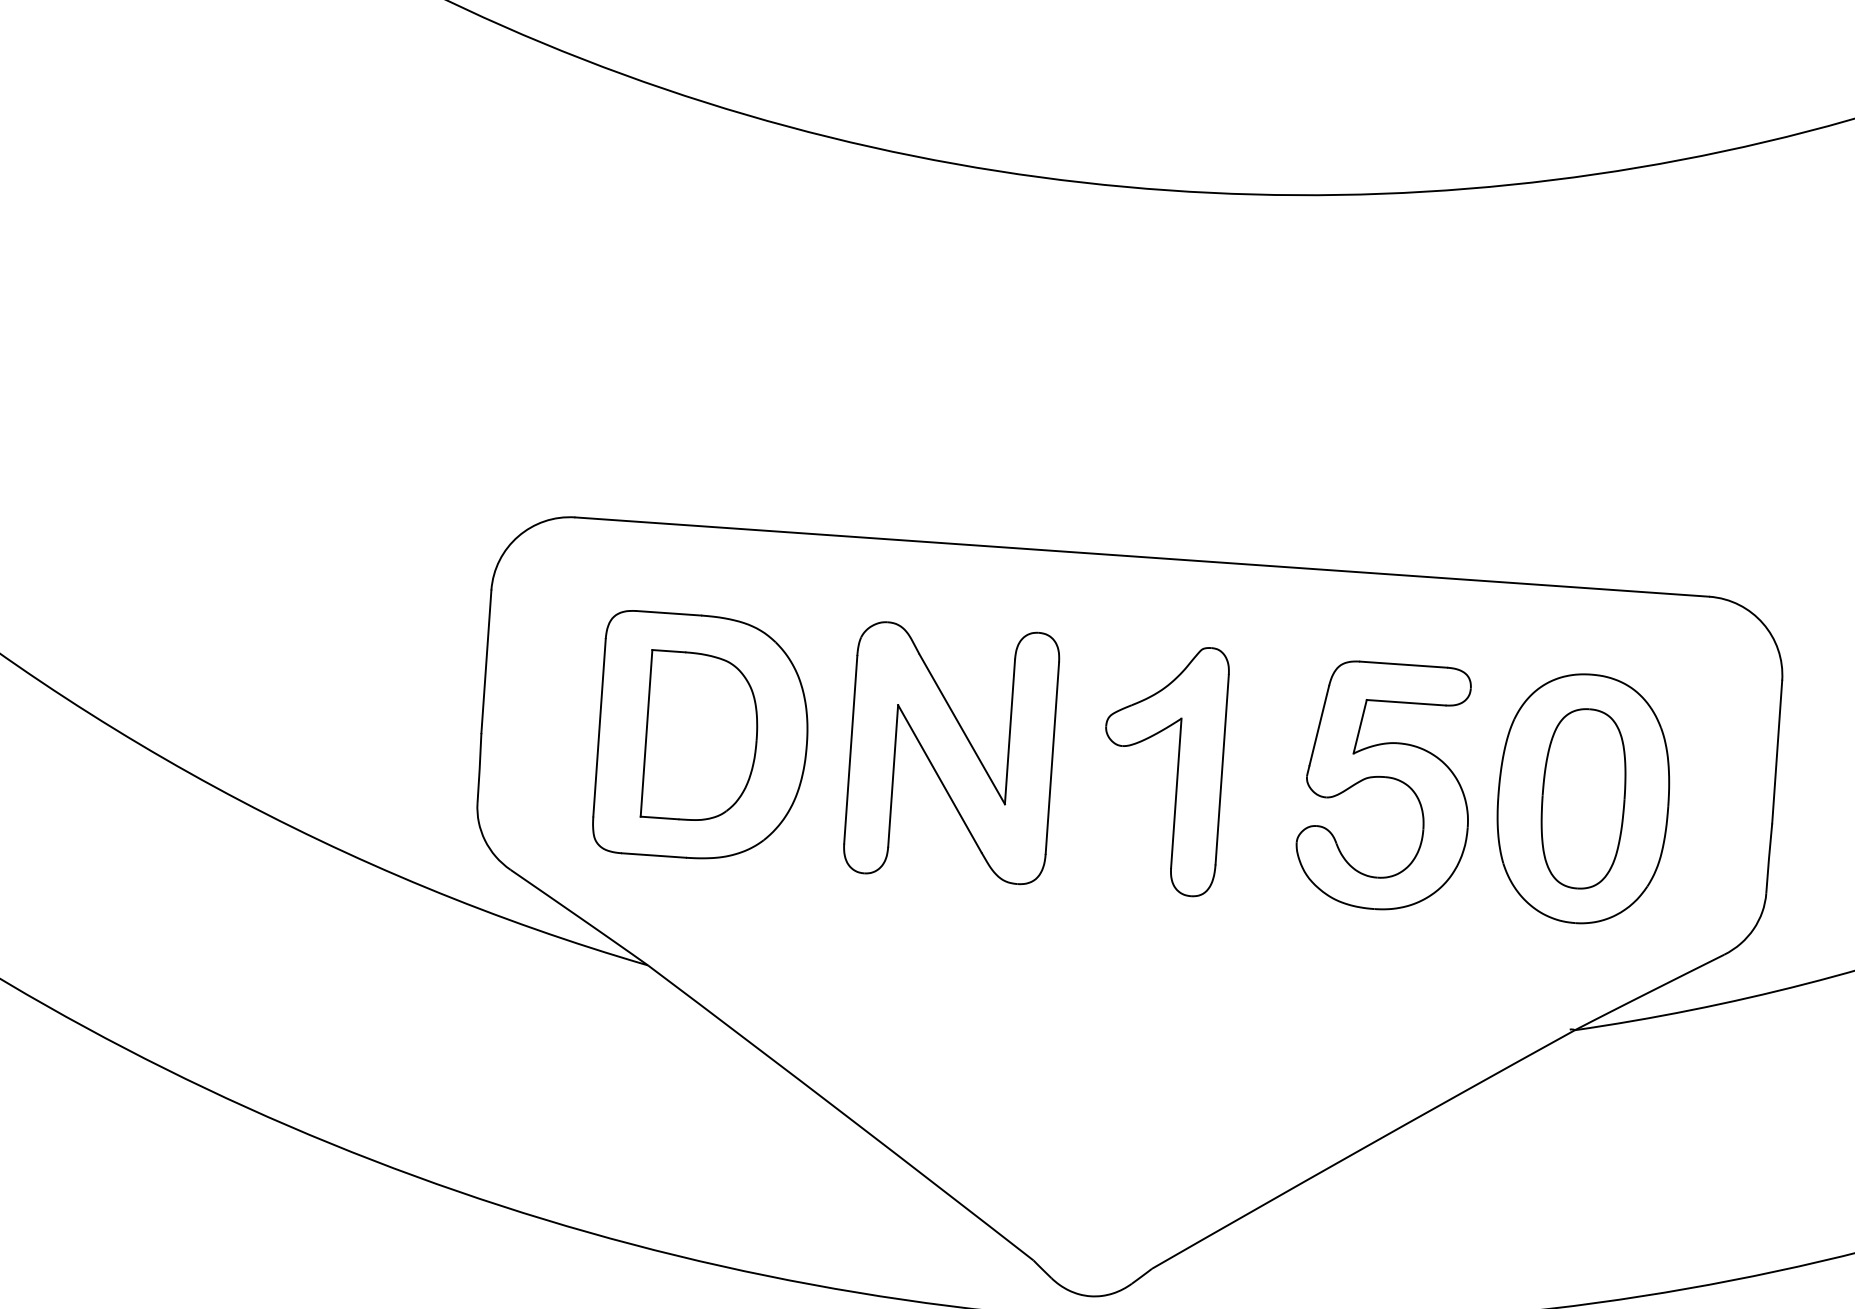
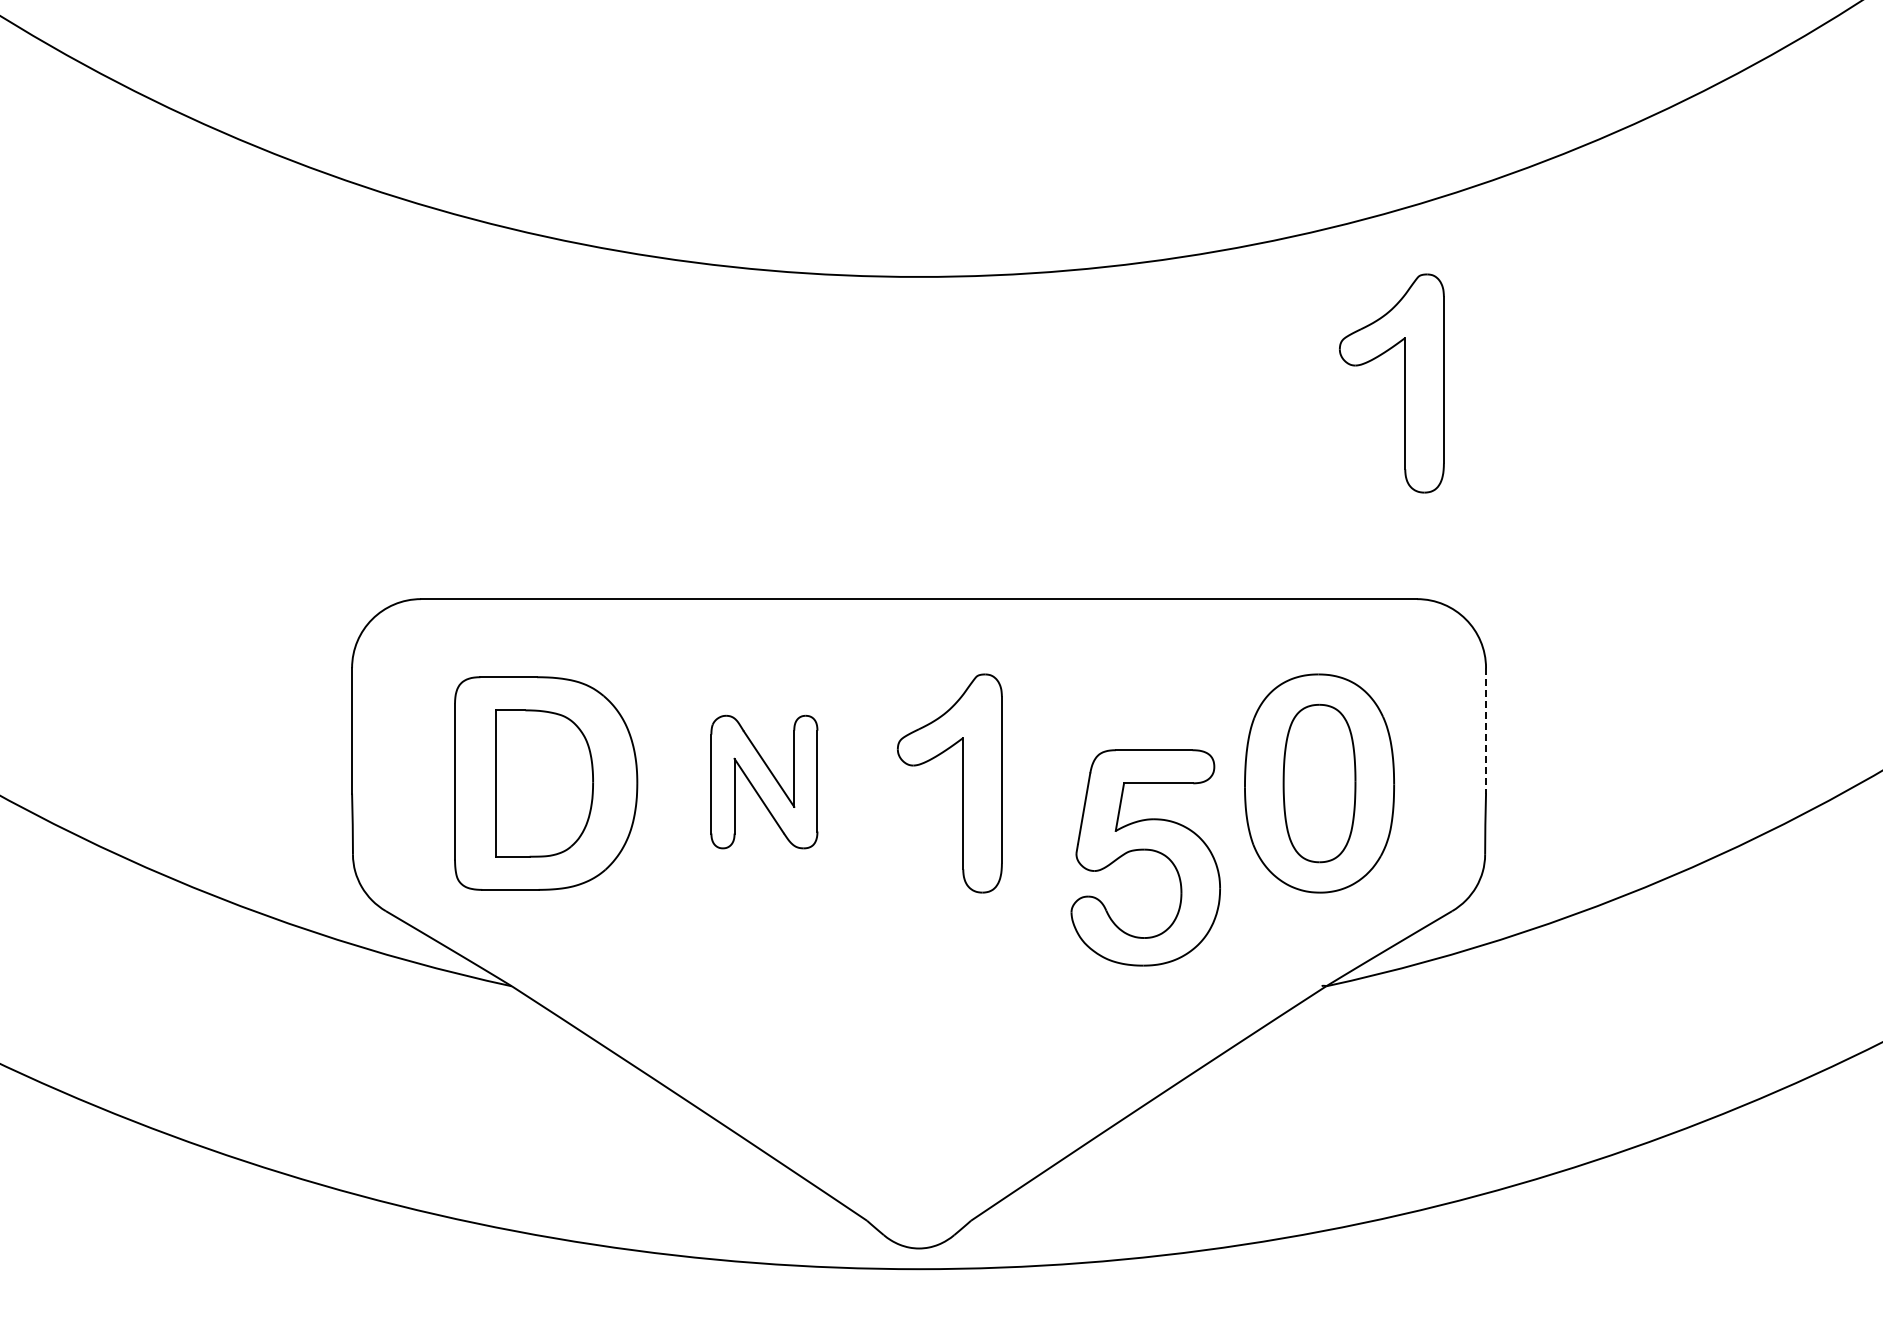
part: (1712, 350) -> (1404, 383), added
line: (1777, 751) -> (1486, 730), solid -> dashed
part: (951, 752) -> (764, 781), size x0.6
part: (1385, 778) -> (1145, 850), moved

